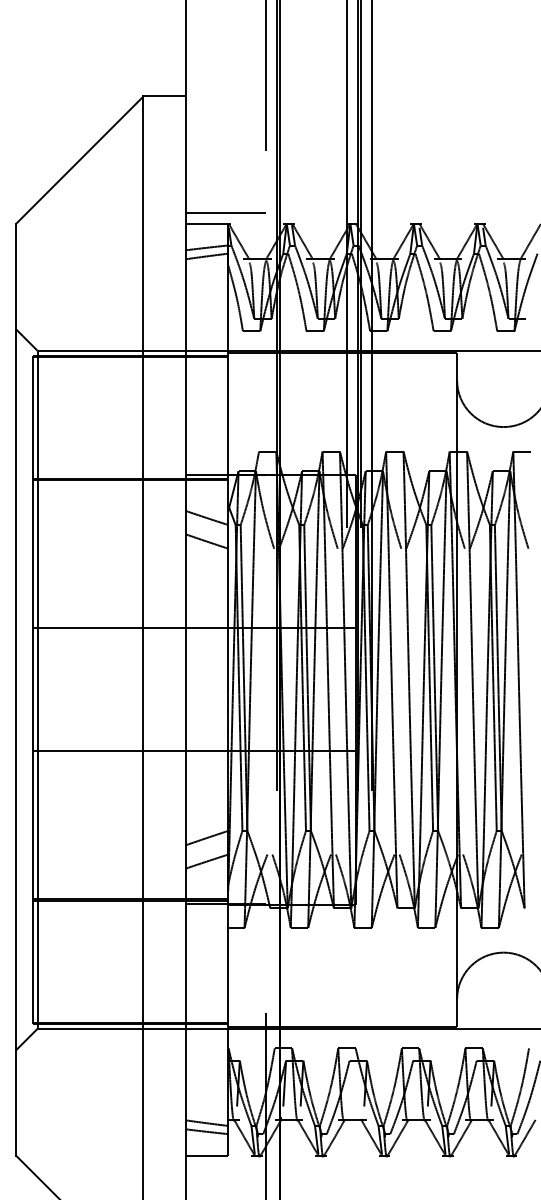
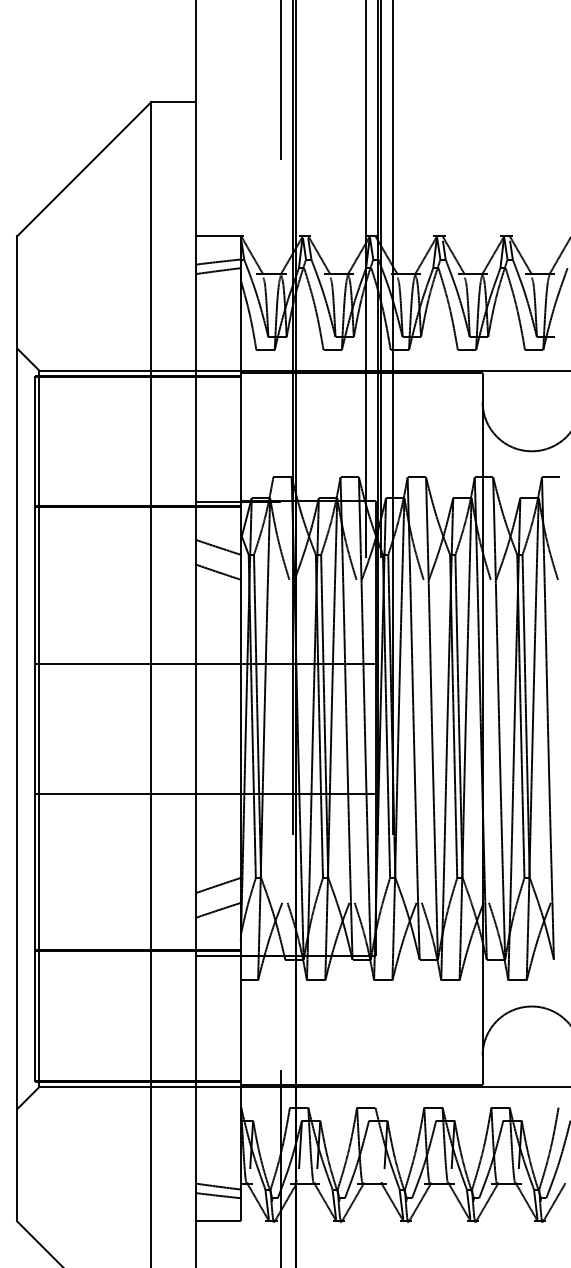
line: (226, 213) -> (238, 225), removed

